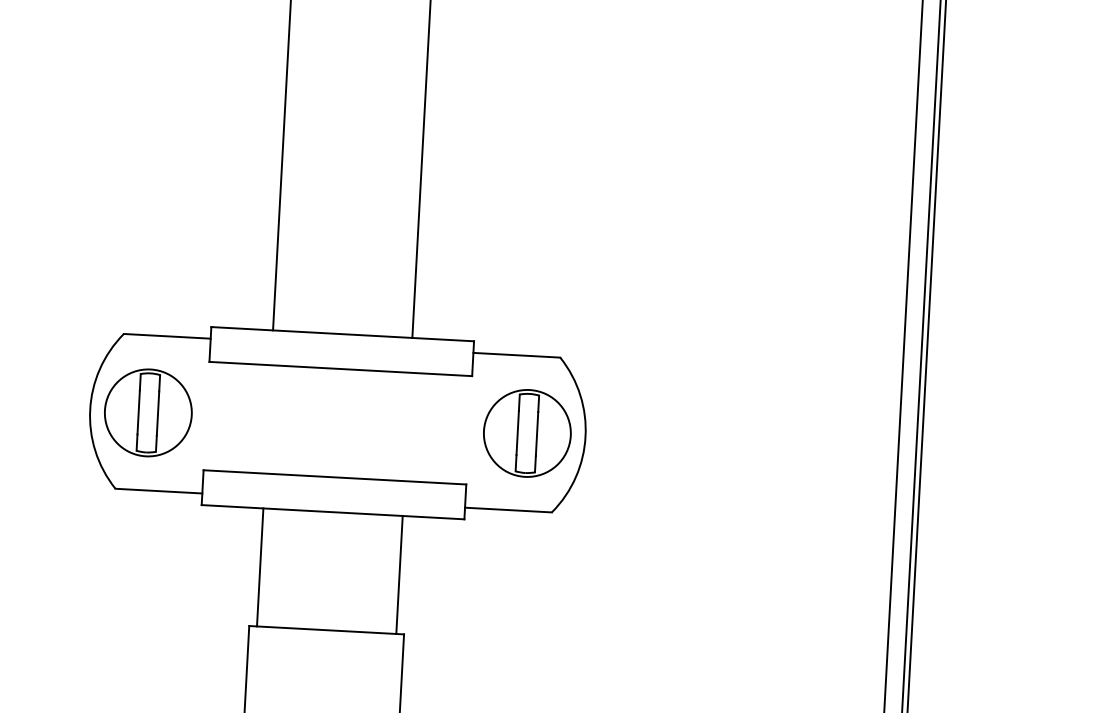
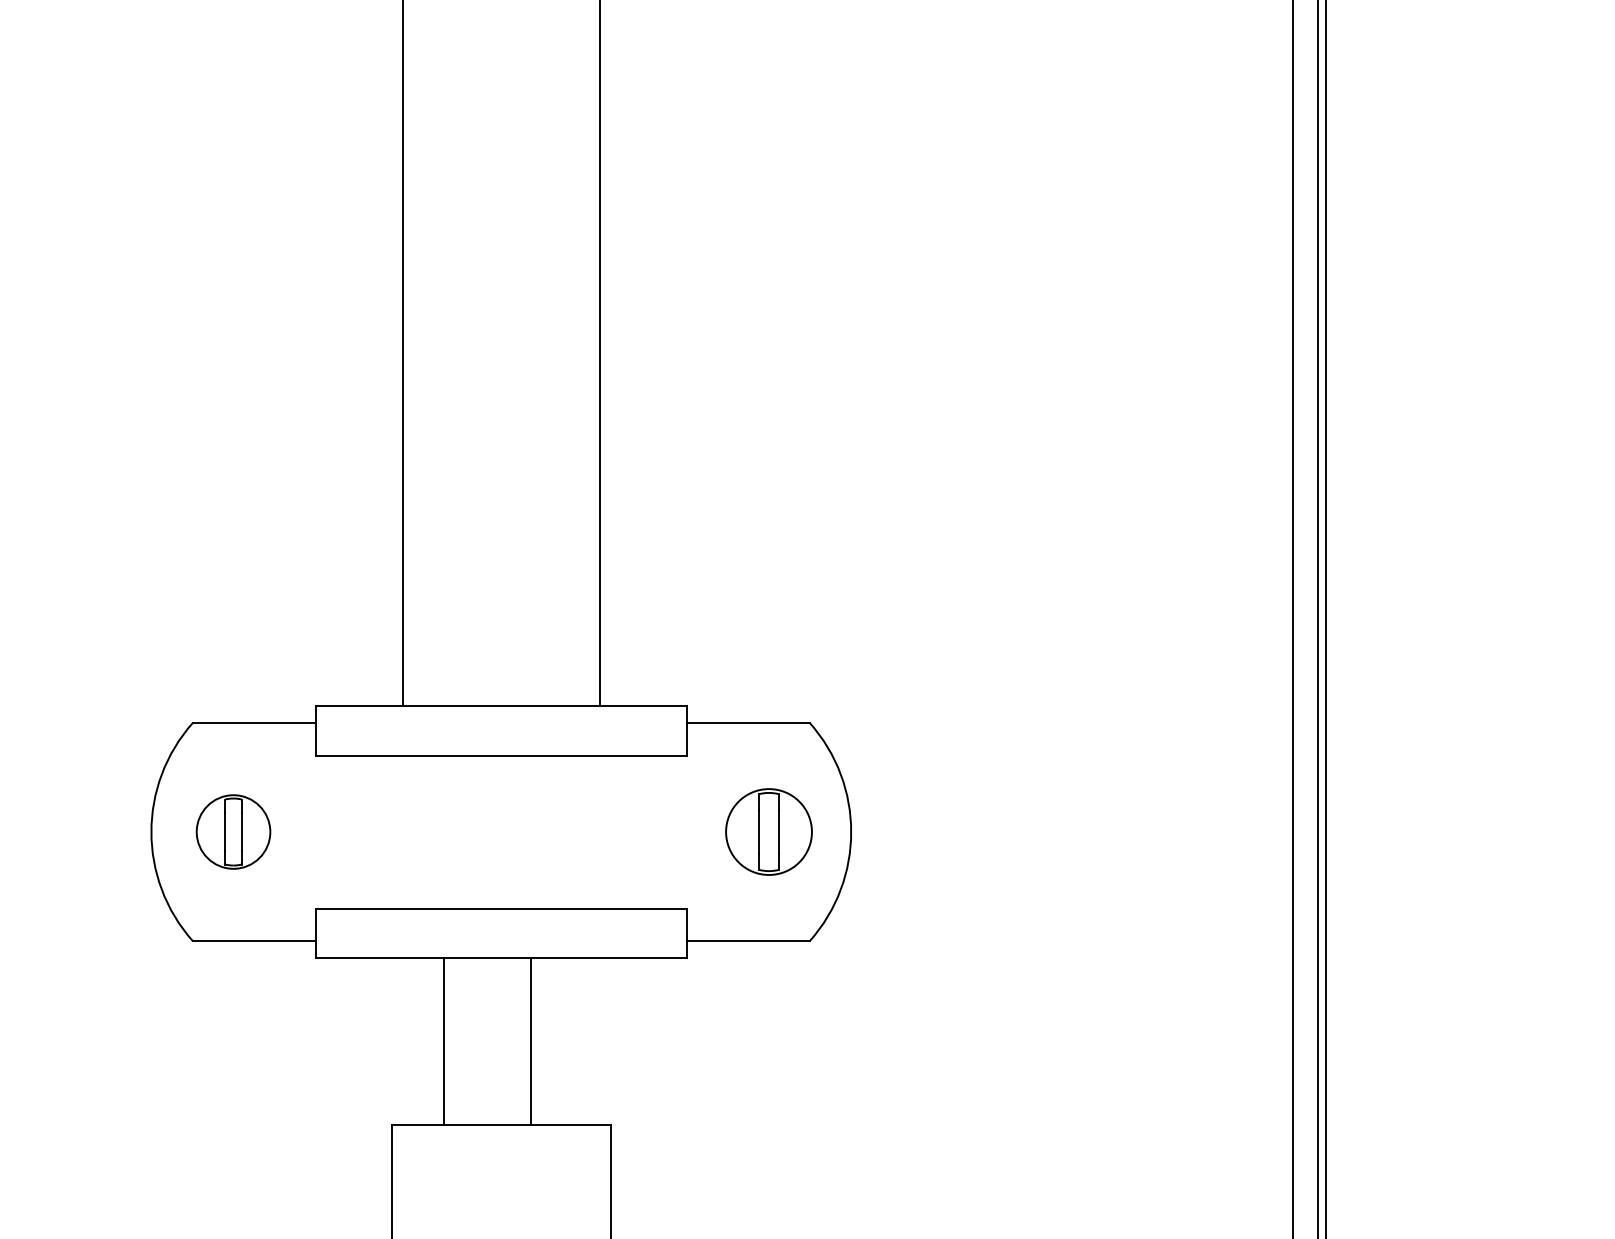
part: (148, 412) -> (233, 831), size x0.6
part: (527, 433) -> (768, 831), size x0.7
line: (259, 566) -> (443, 1040), moved
line: (399, 574) -> (530, 1040), moved

